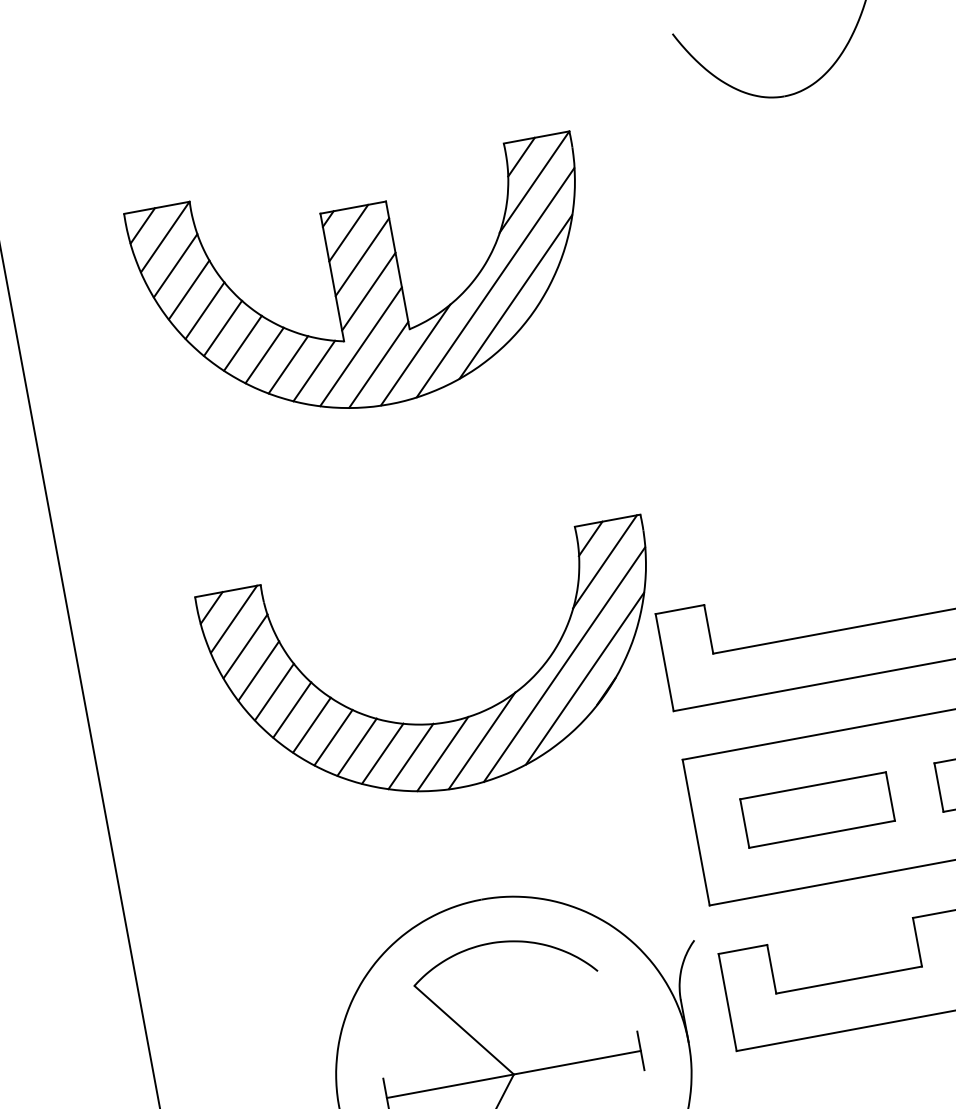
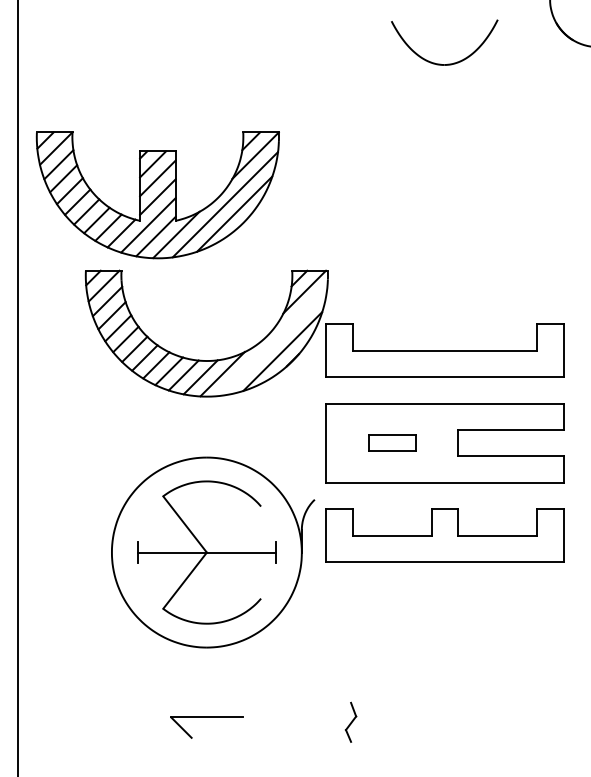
part: (367, 288) -> (157, 195), moved
line: (564, 663) -> (273, 341), removed
part: (817, 808) -> (392, 442), size x0.6

